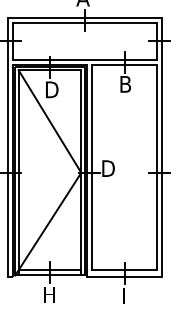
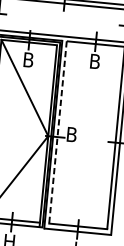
text: (53, 89) -> (30, 59), D -> B
line: (91, 167) -> (57, 132), solid -> dashed
text: (109, 168) -> (73, 134), D -> B

